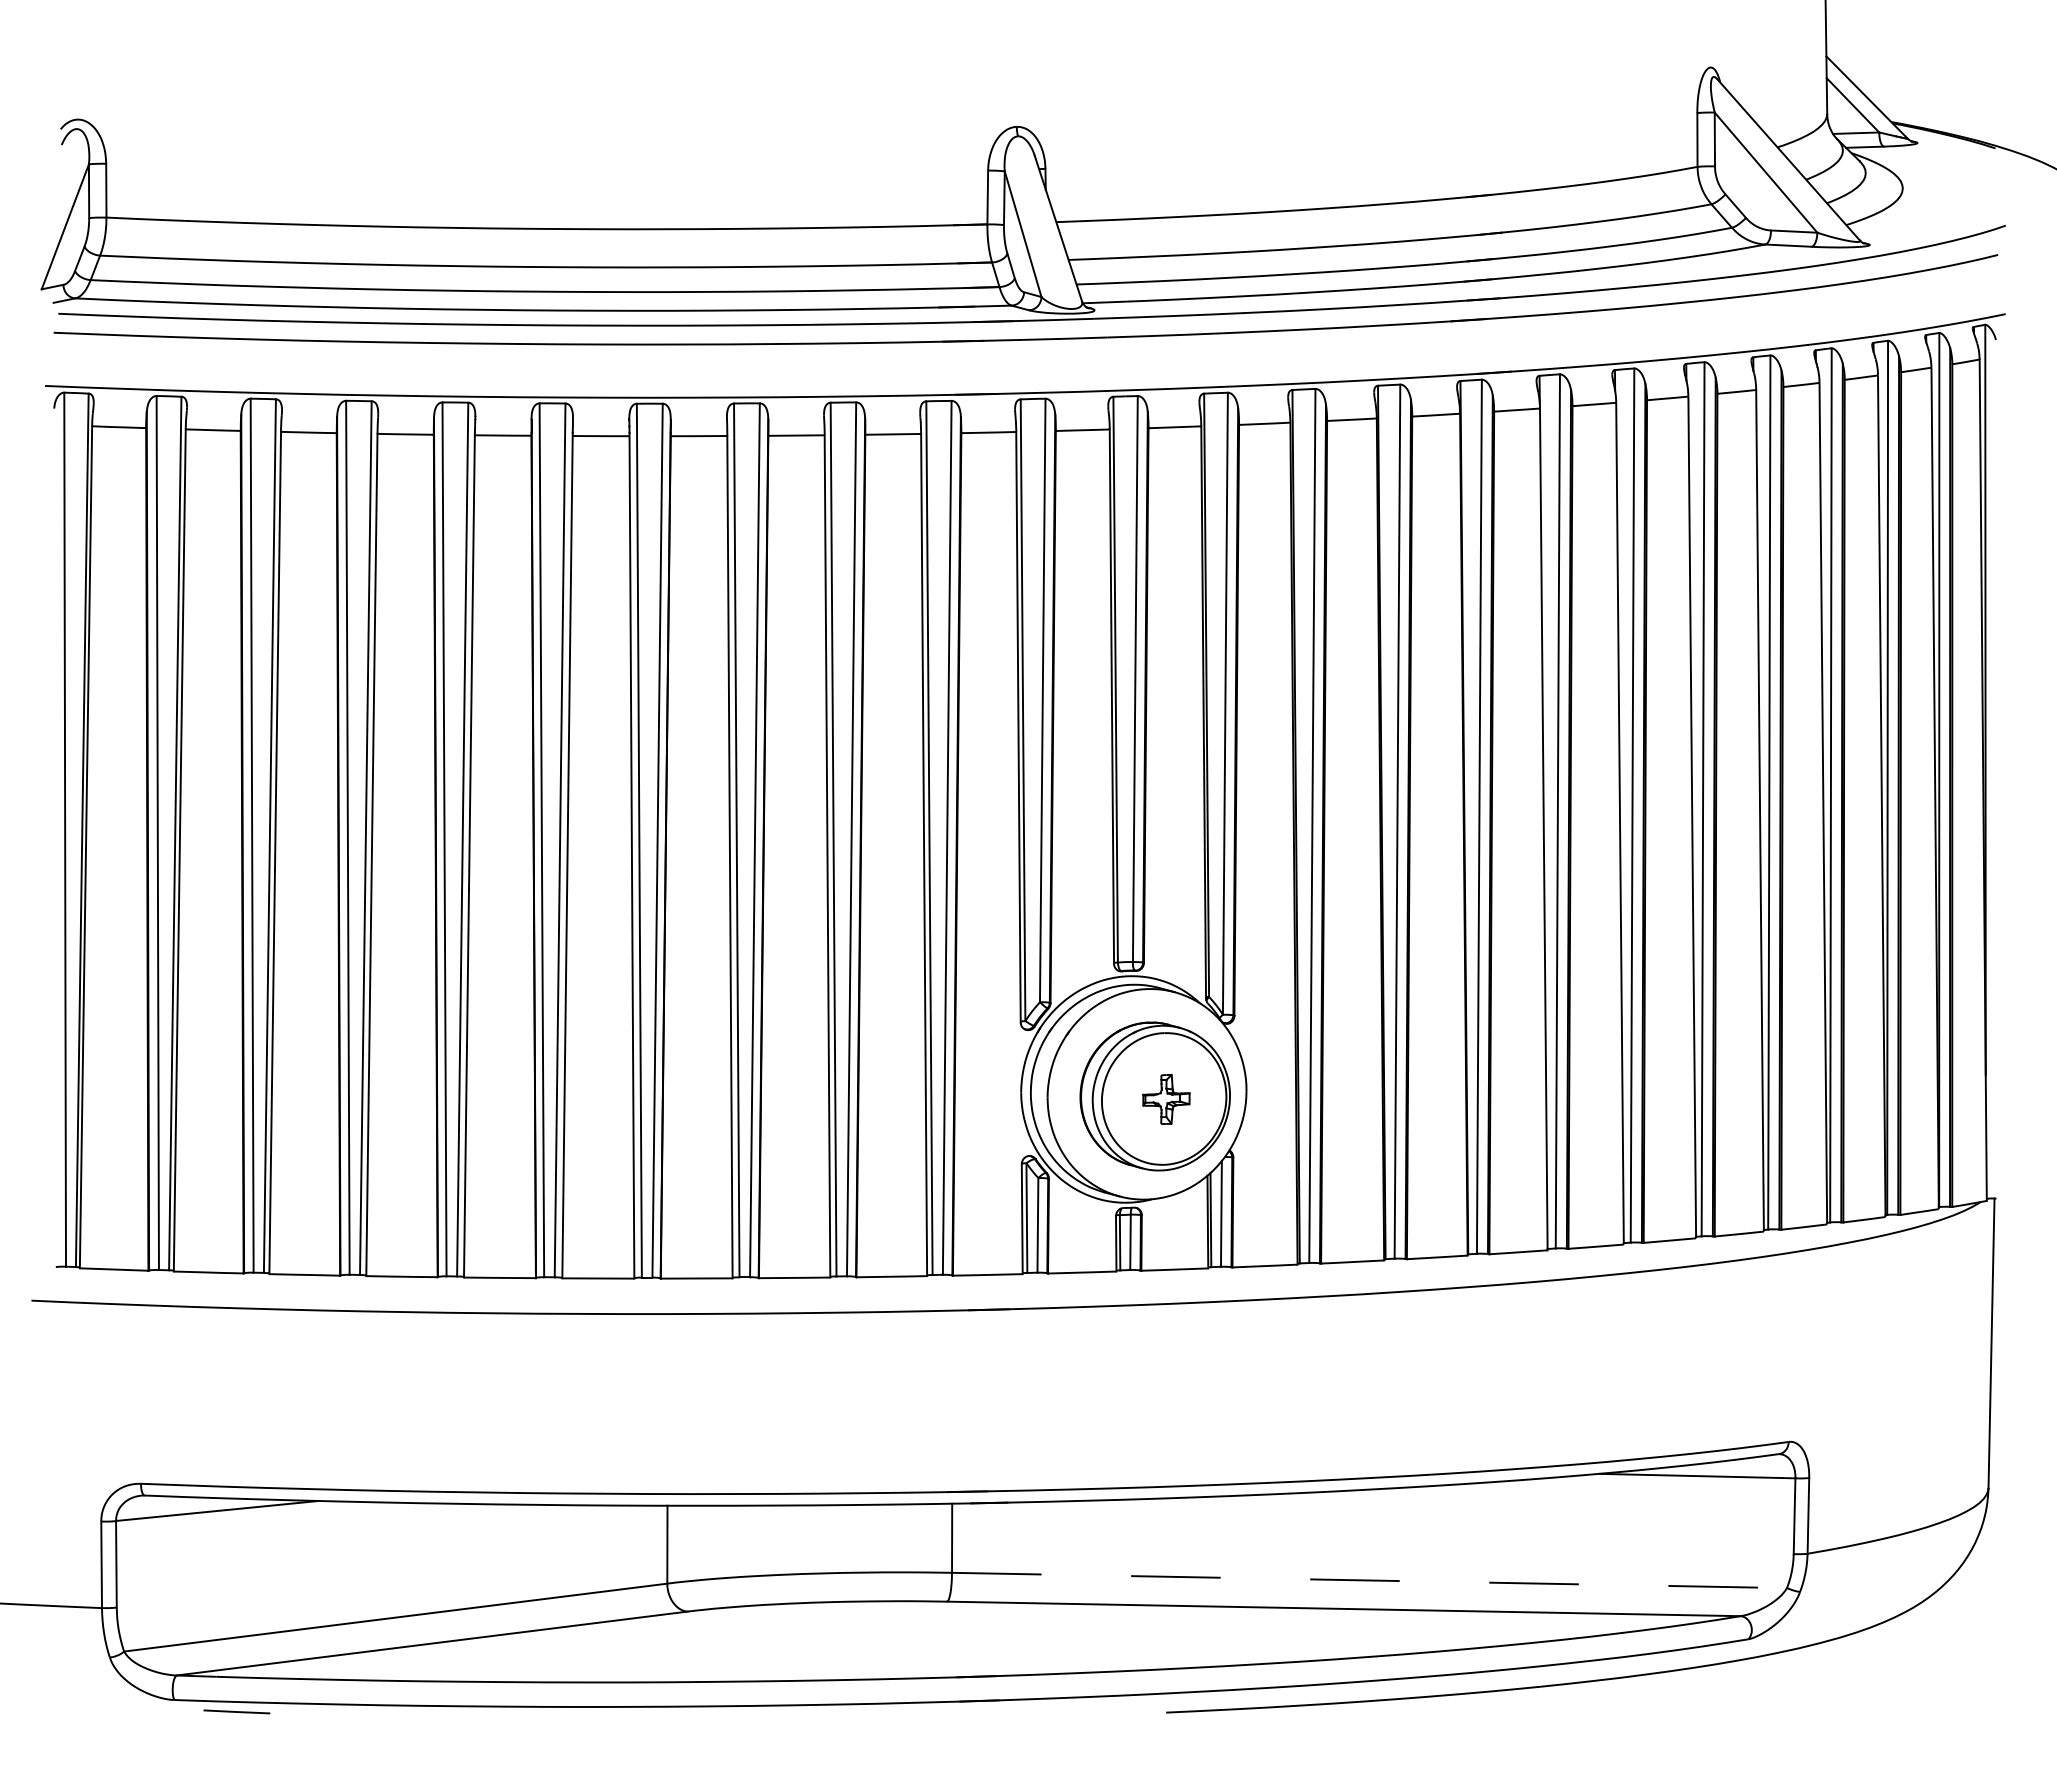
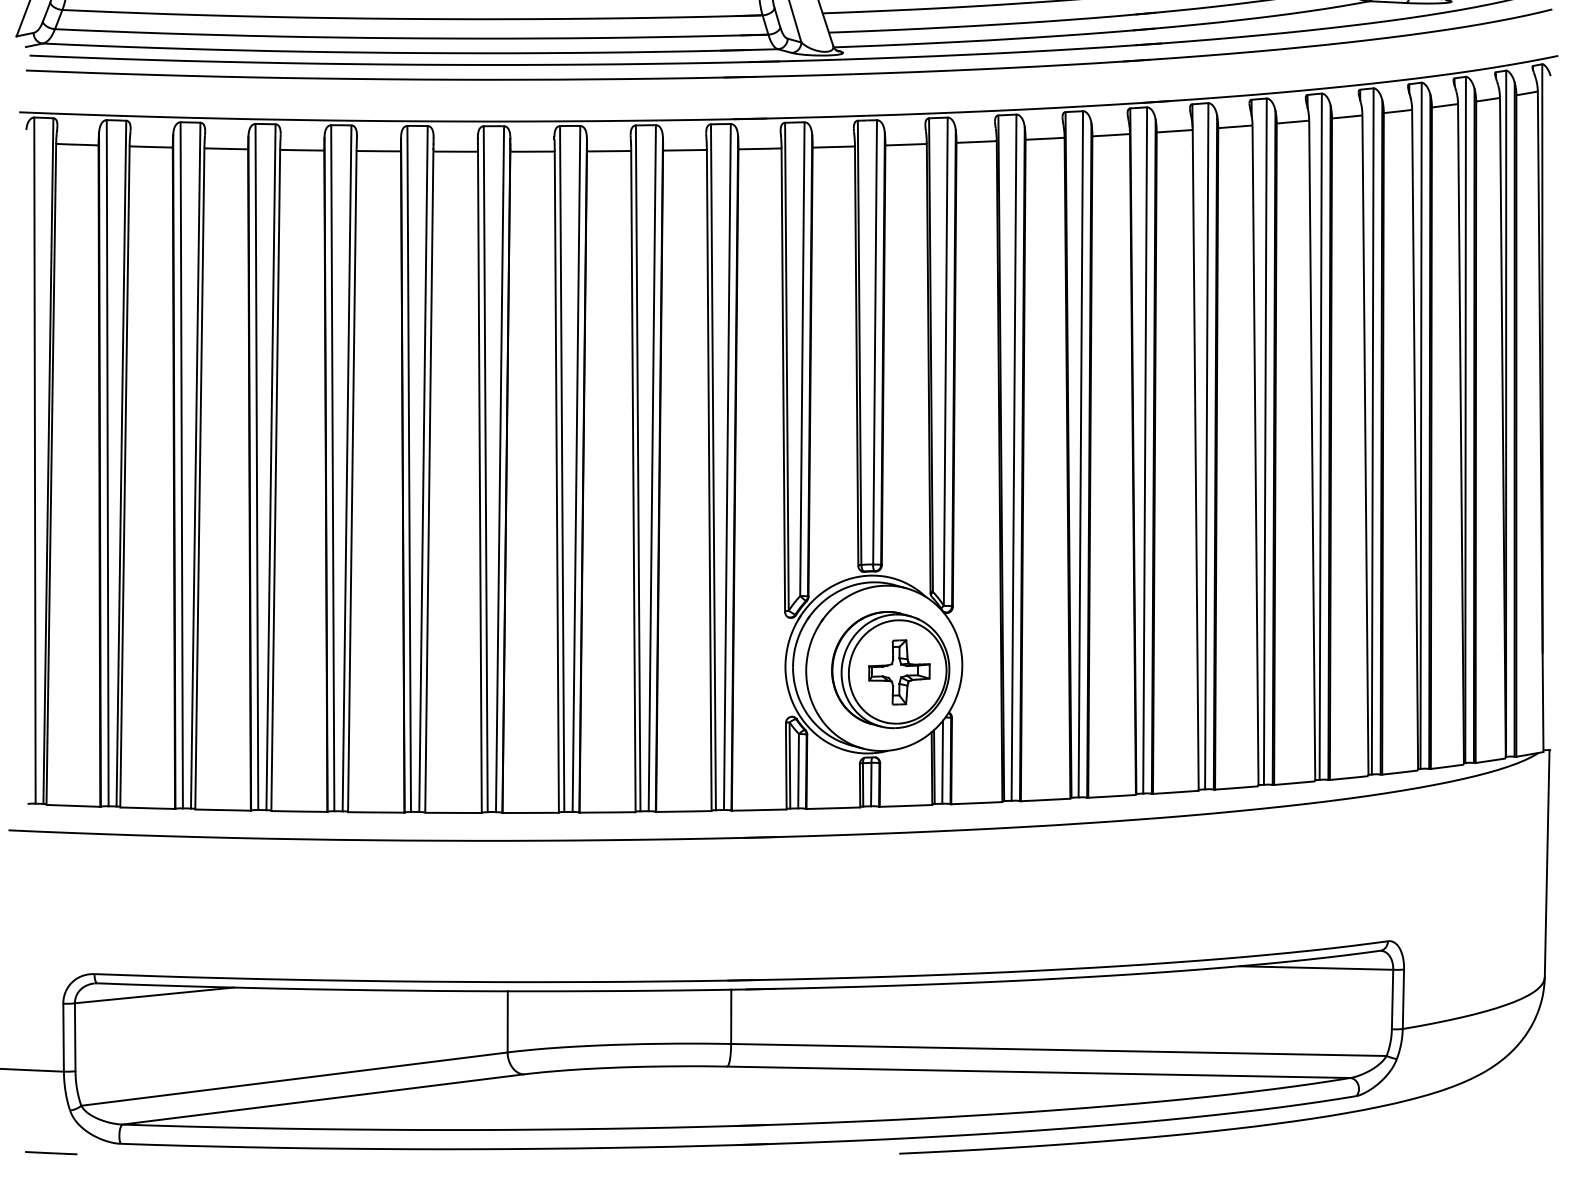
part: (1166, 1099) -> (899, 672), size x1.67
line: (1369, 1580) -> (1058, 1050), dashed -> solid
line: (236, 1711) -> (50, 1152), moved

